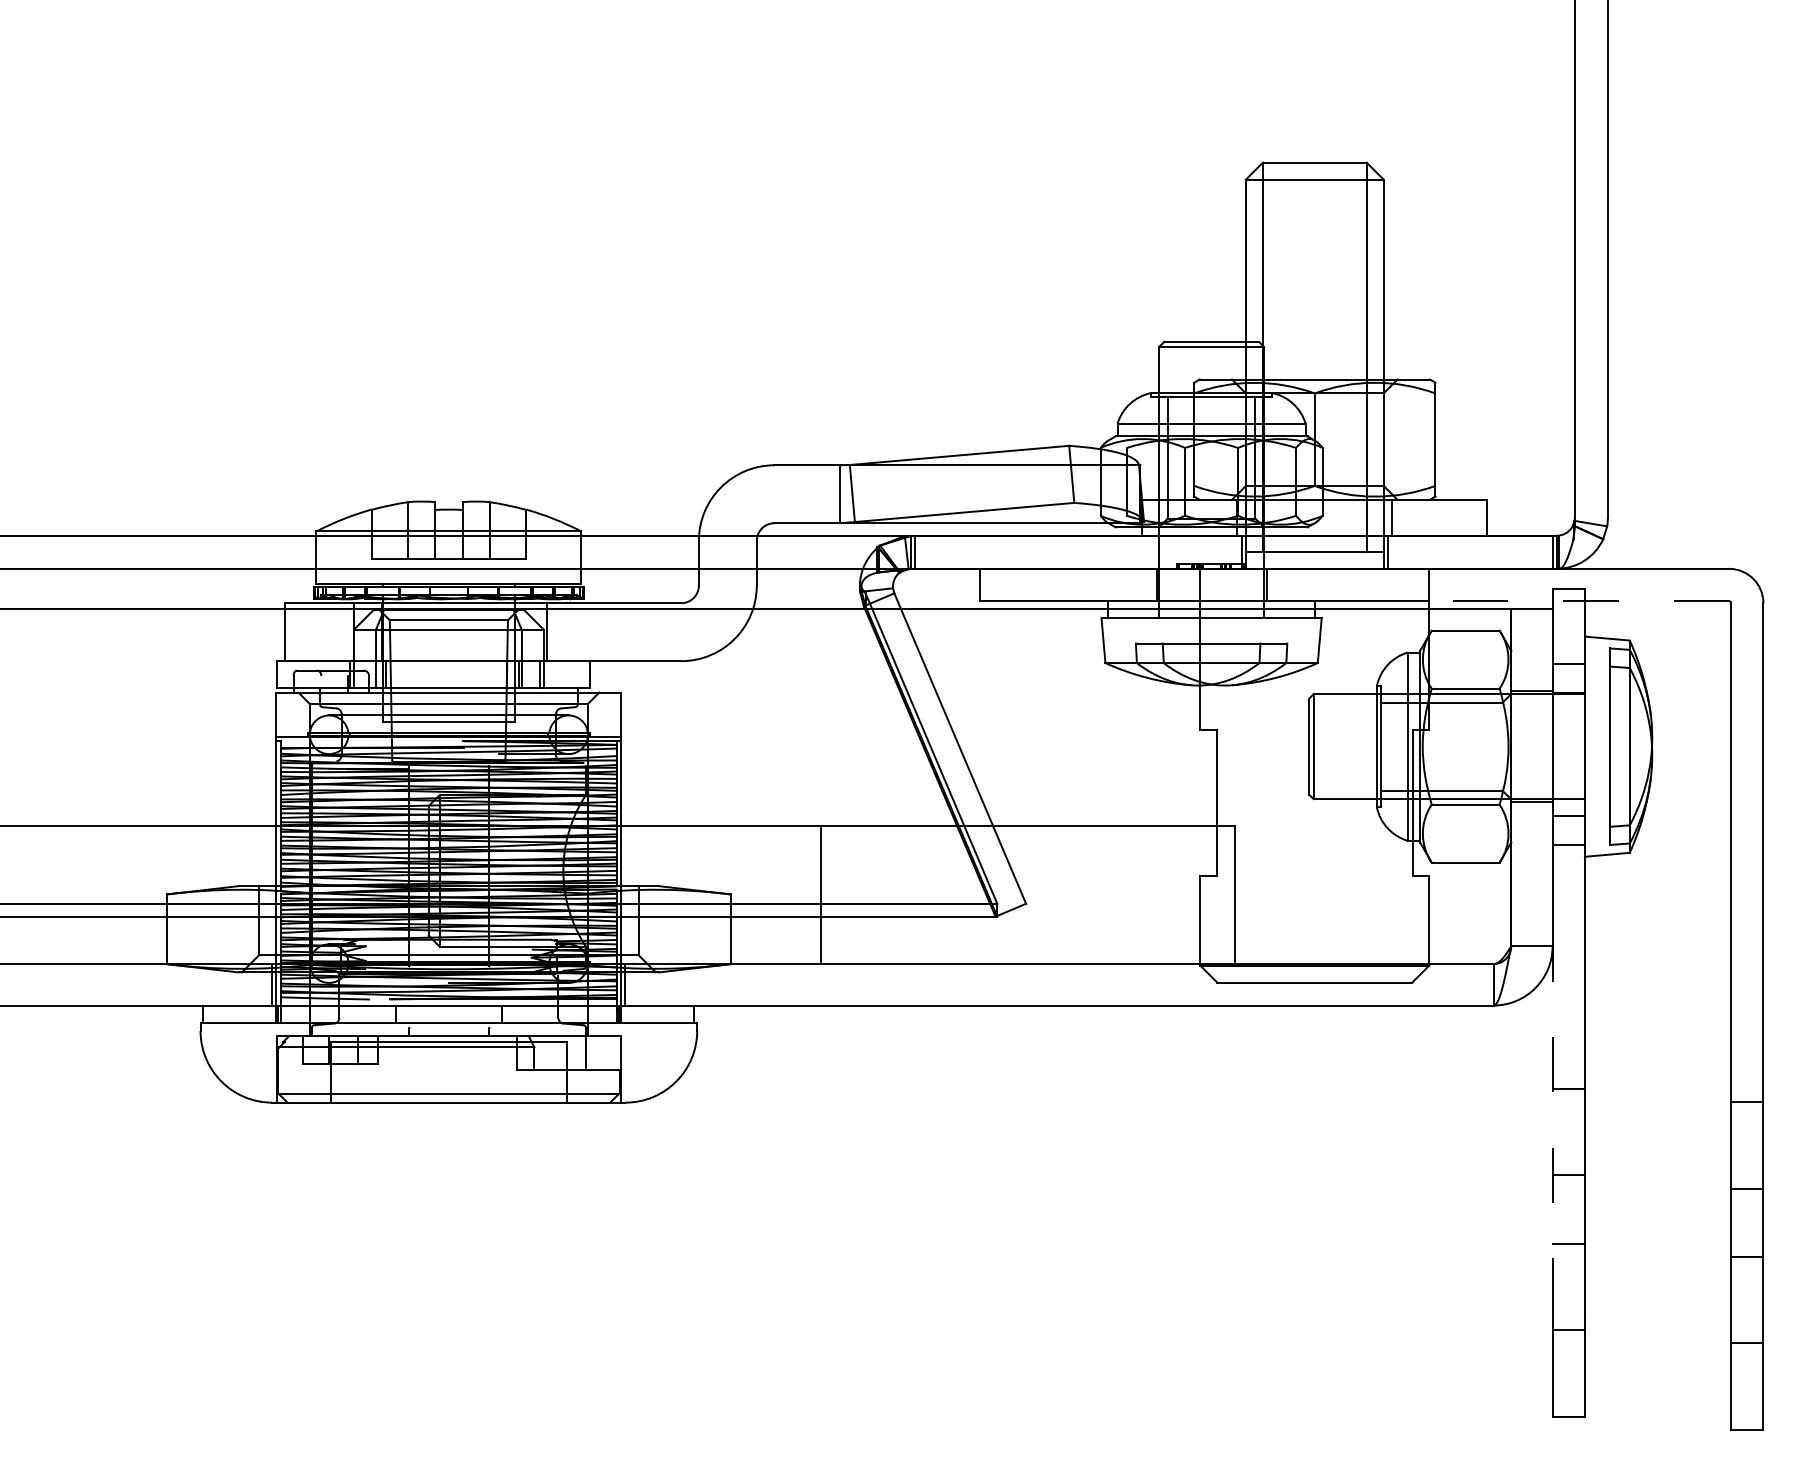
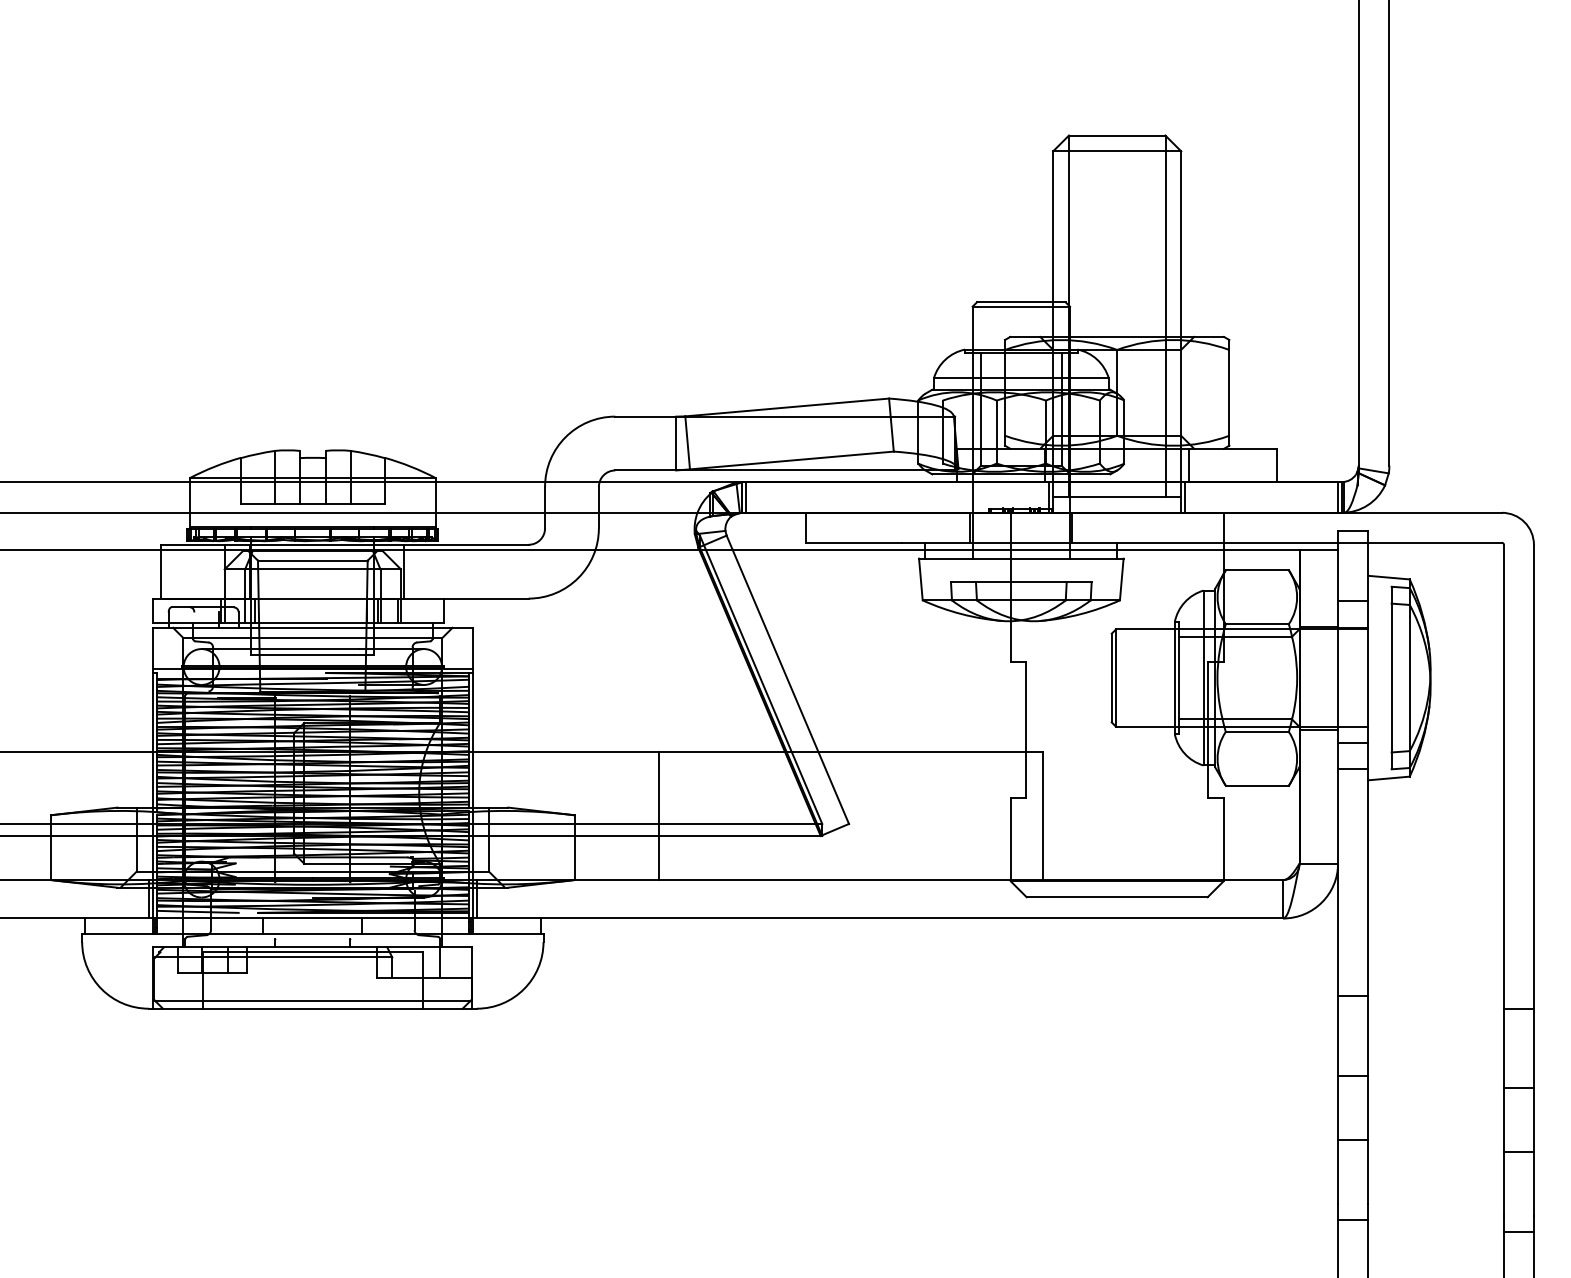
line: (1579, 601) -> (1363, 543), dashed -> solid
line: (1552, 1129) -> (1337, 1033), dashed -> solid

